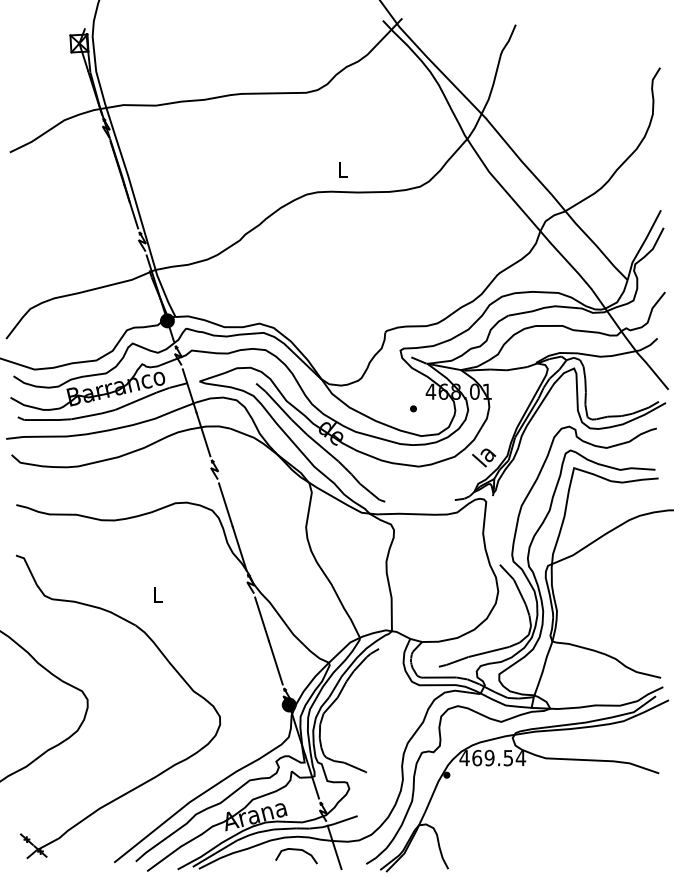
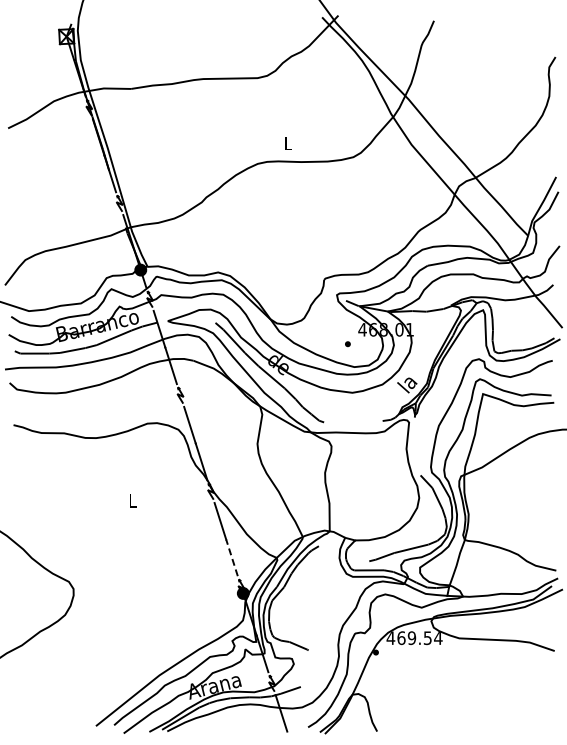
line: (275, 662) -> (231, 557), solid -> dashed
part: (168, 663) -> (141, 558), removed
curve: (297, 851) -> (250, 716), removed

